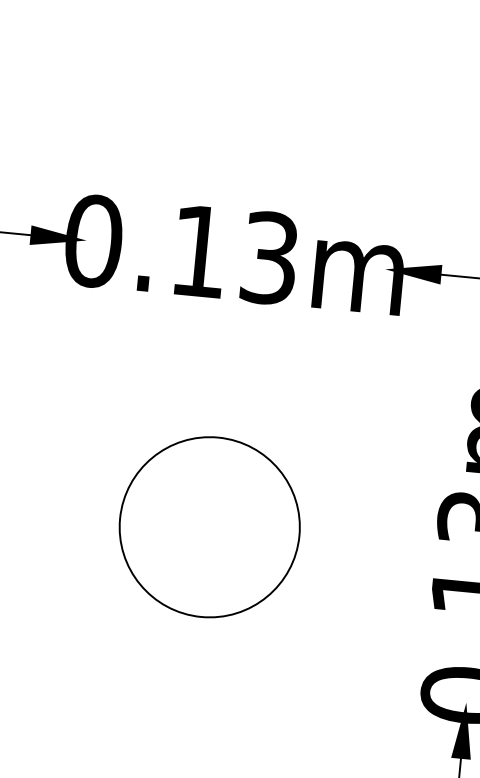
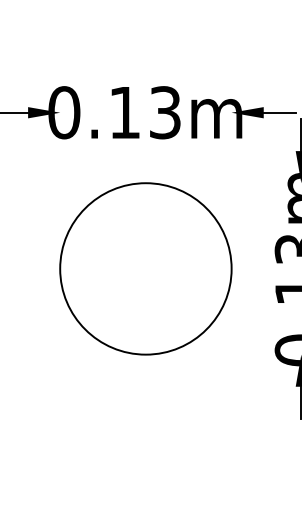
circle: (209, 526) -> (145, 268), size x1.67

